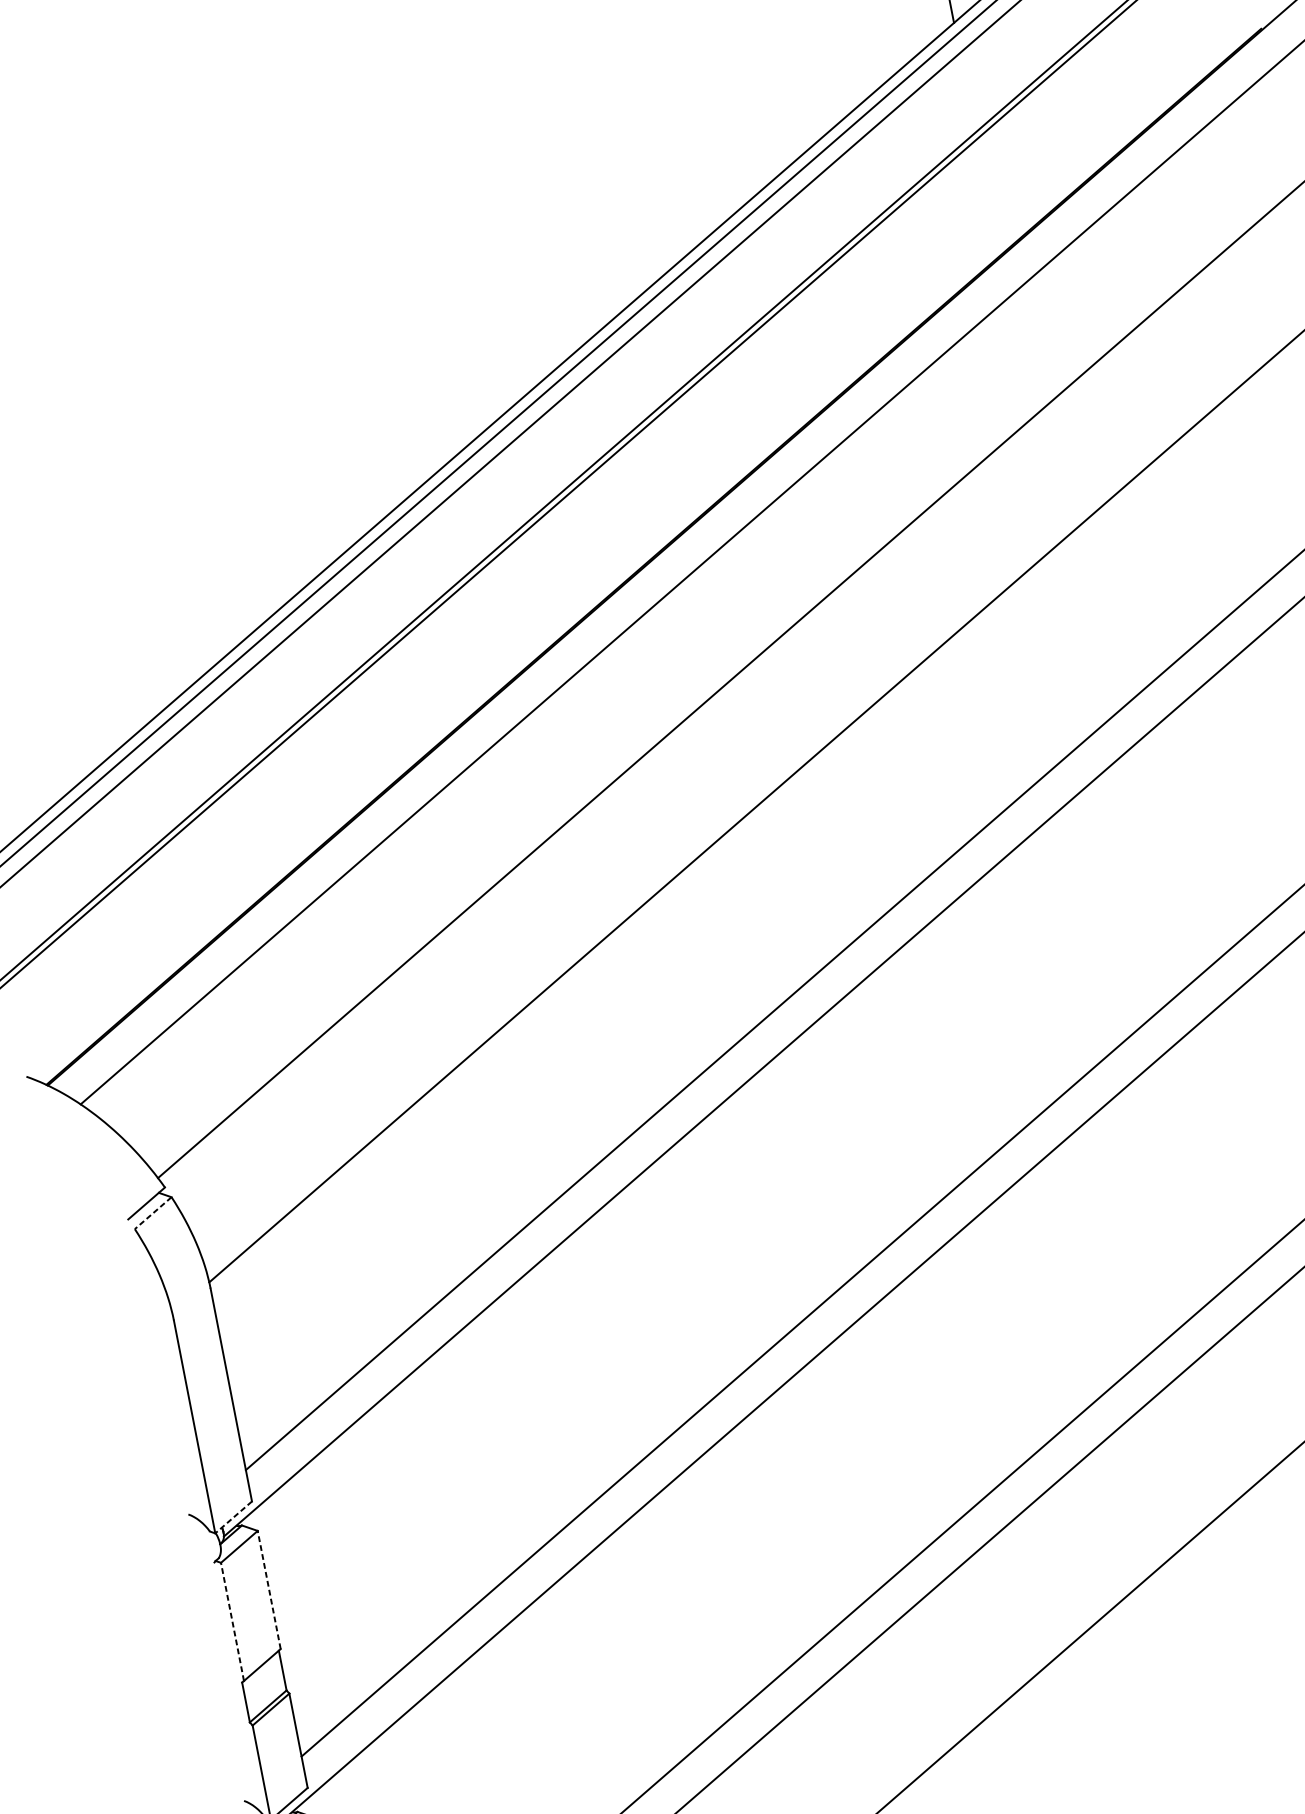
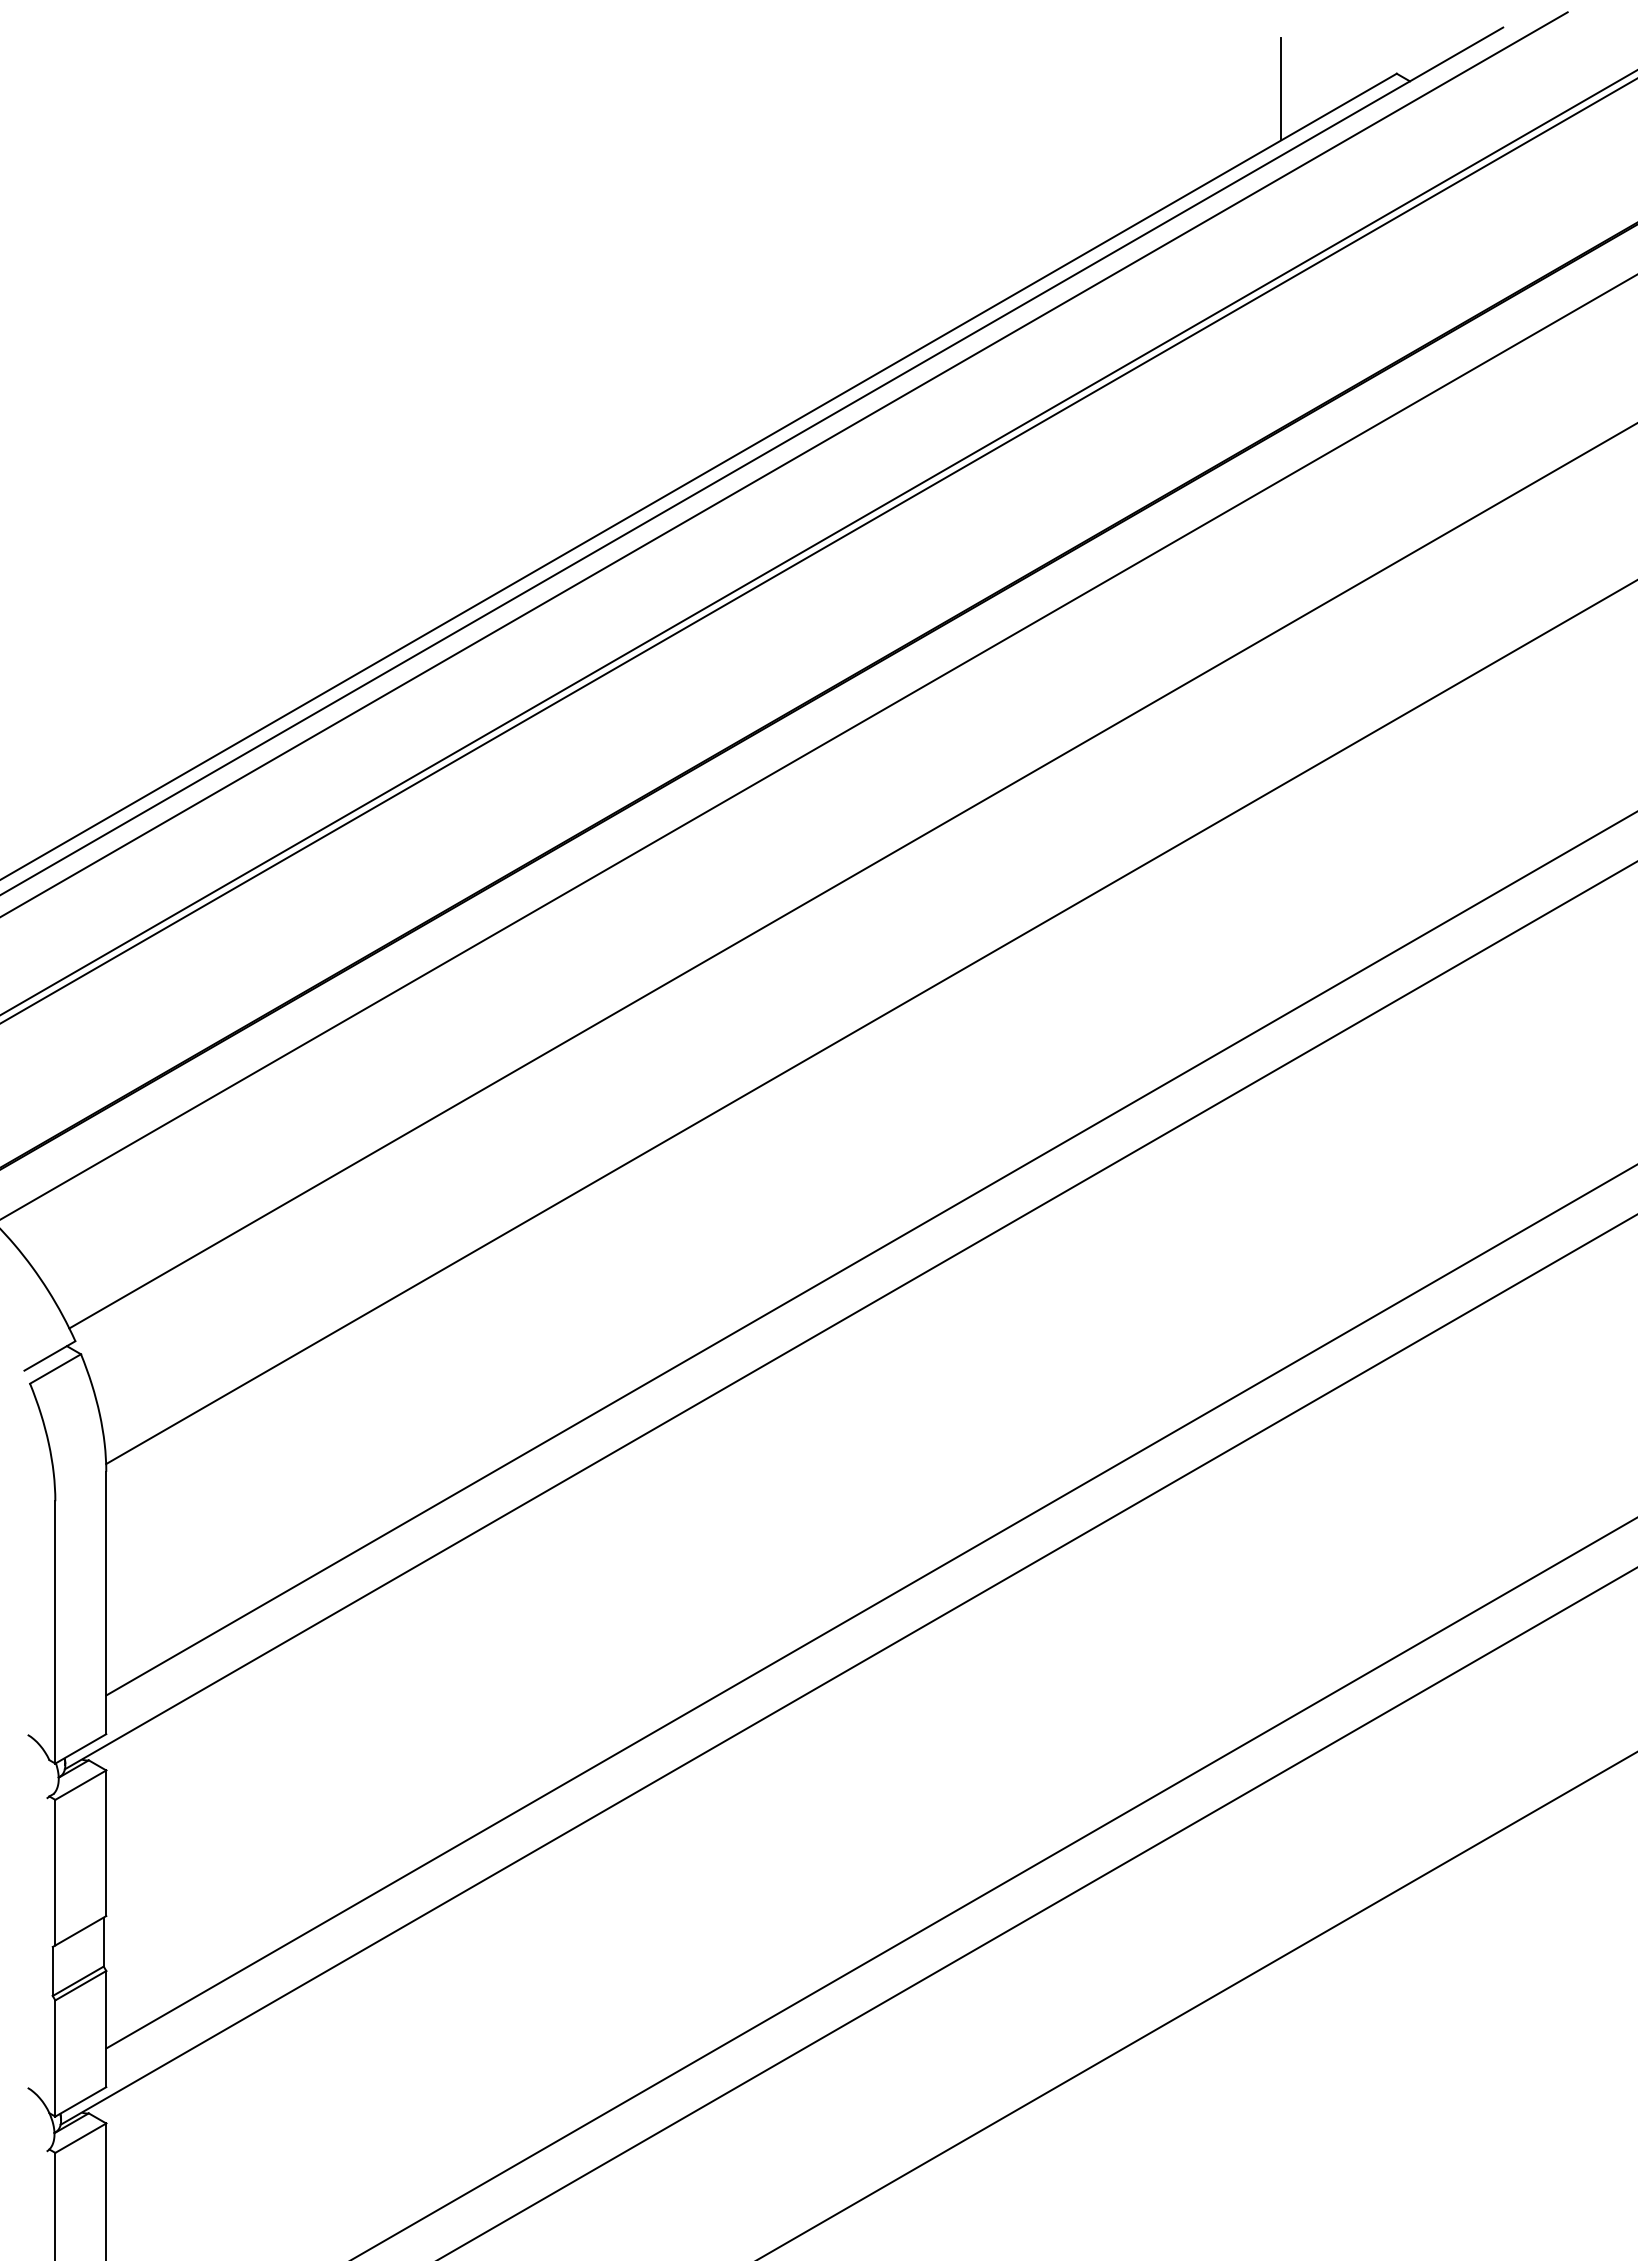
line: (153, 1213) -> (55, 1369), dashed -> solid
line: (233, 1517) -> (80, 1749), dashed -> solid
line: (269, 1590) -> (106, 1843), dashed -> solid
line: (232, 1621) -> (55, 1872), dashed -> solid

